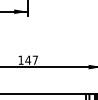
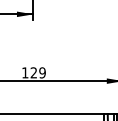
text: (31, 59) -> (37, 71), 147 -> 129

